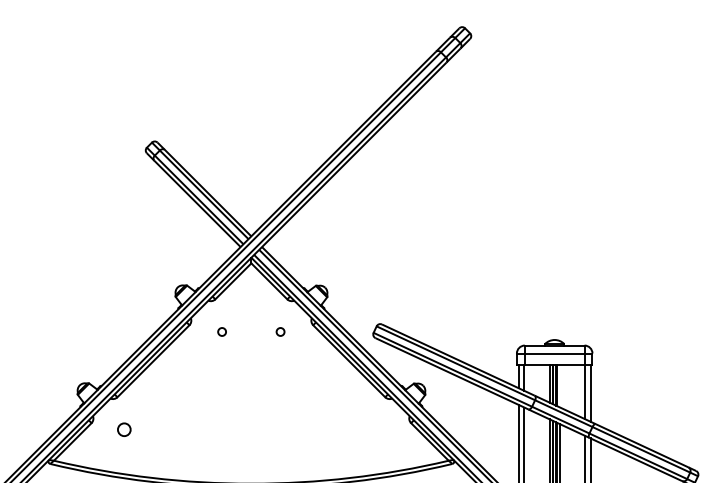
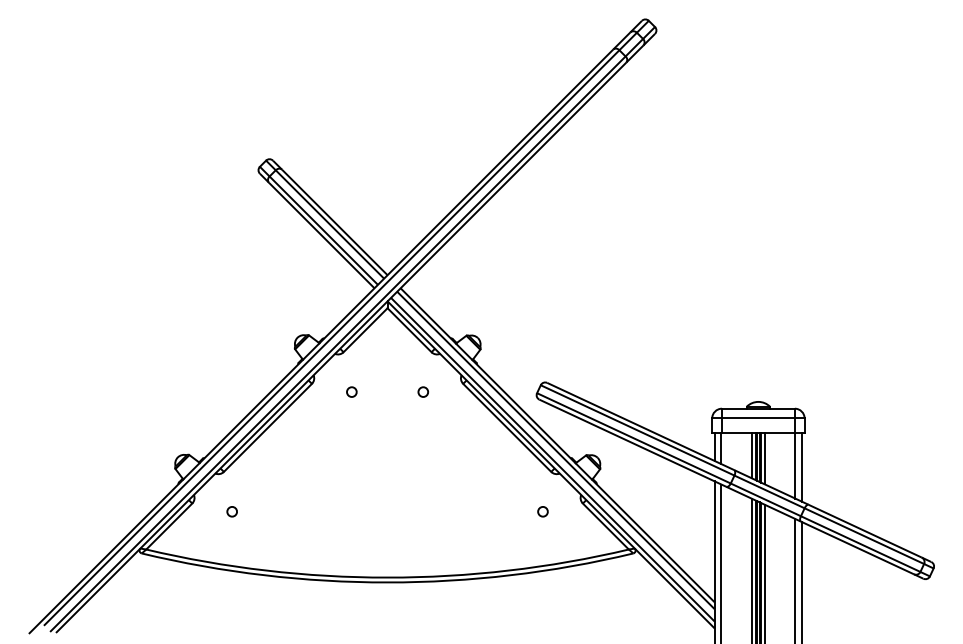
line: (559, 386) -> (764, 458), added
circle: (123, 429) -> (231, 511), size x0.62
circle: (378, 429) -> (542, 511), added

